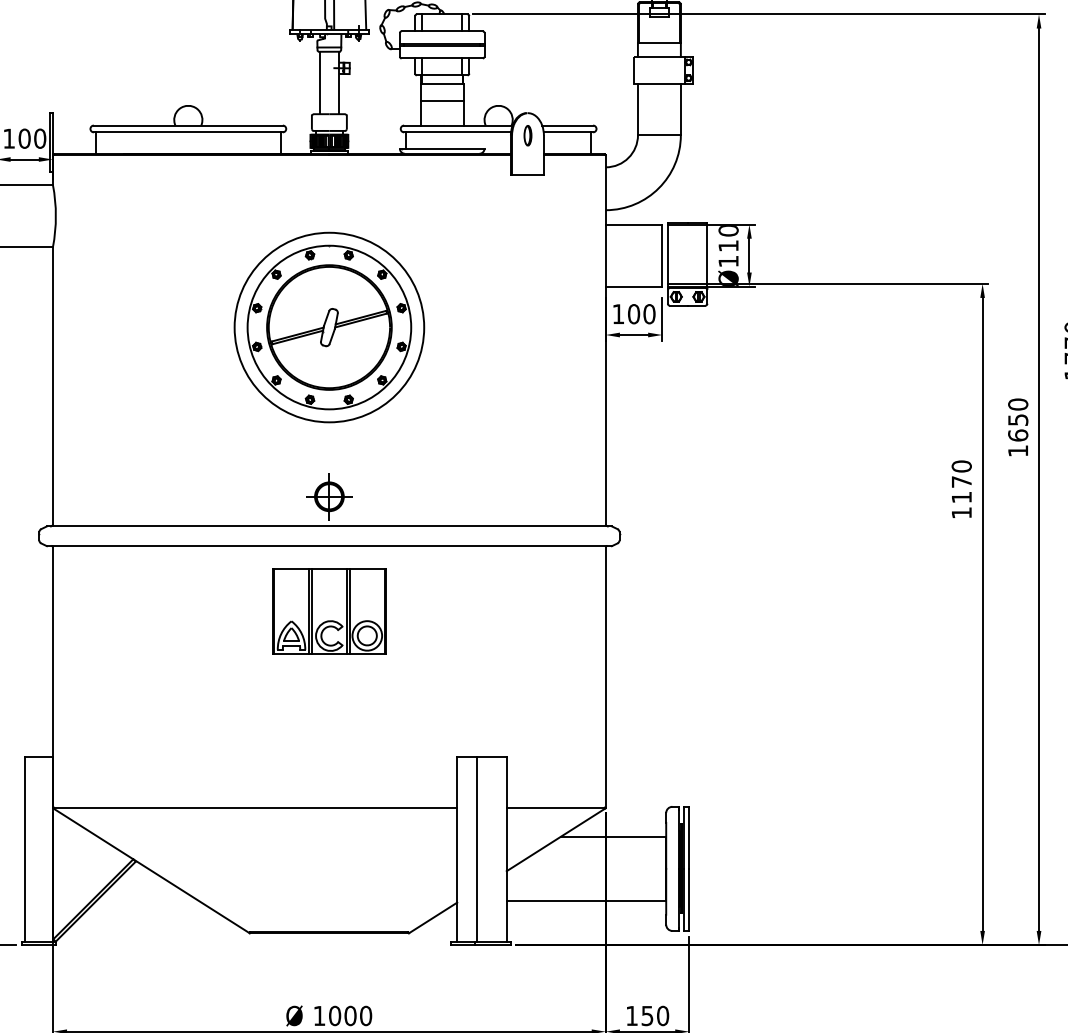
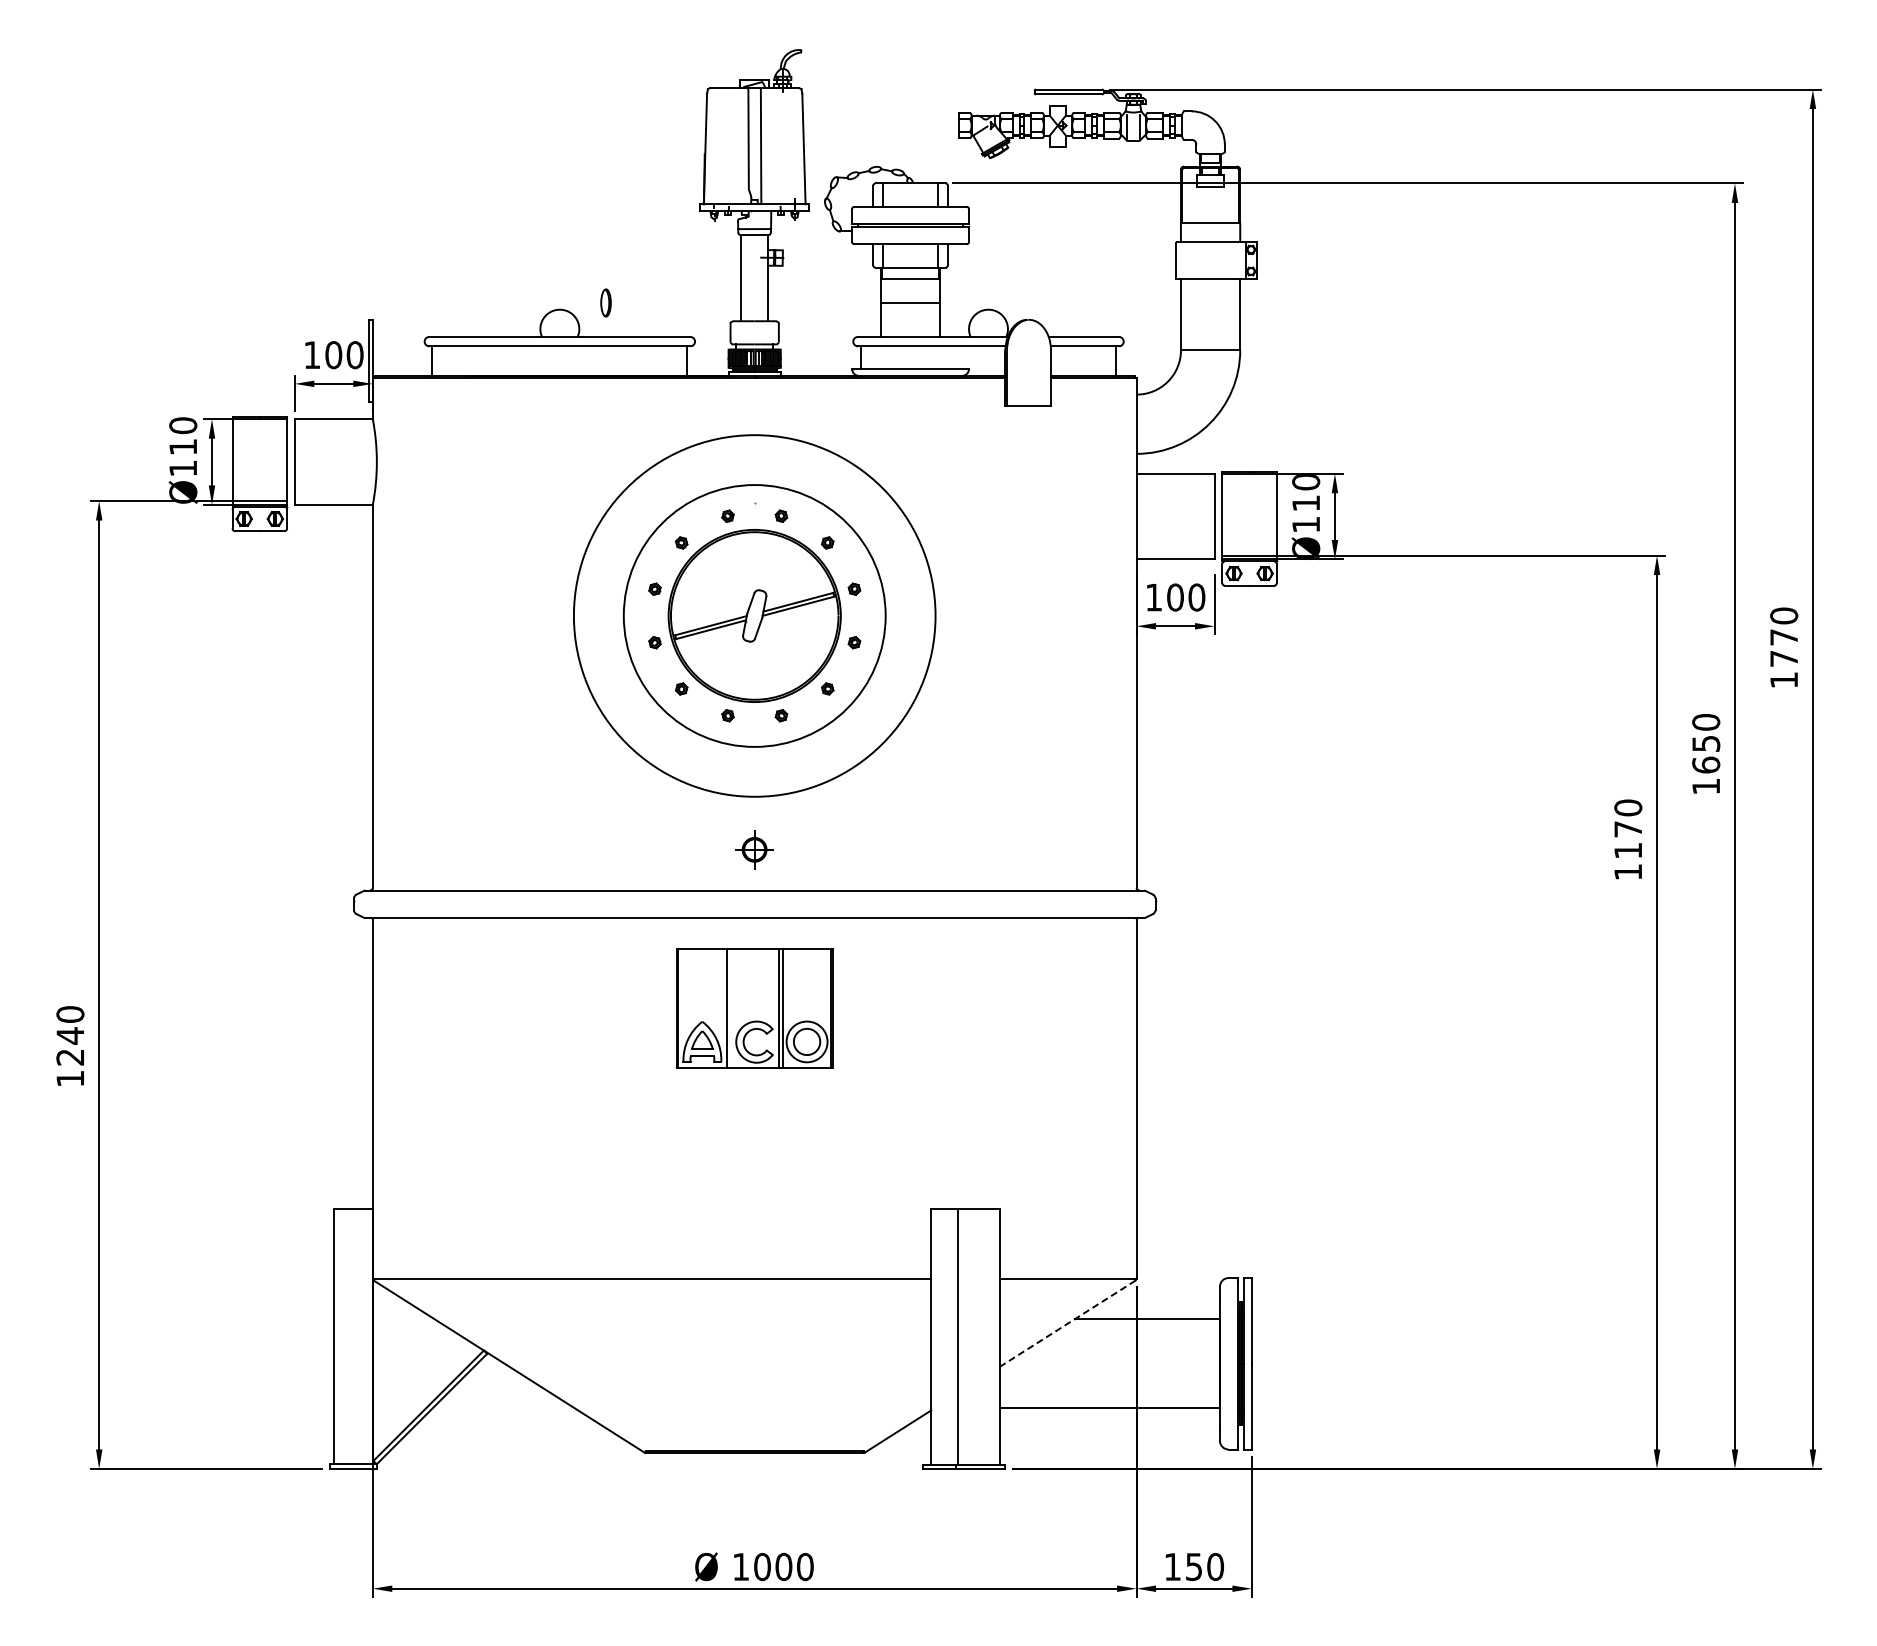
part: (527, 135) -> (605, 302), moved
circle: (329, 327) -> (754, 615), size x1.6
part: (329, 496) -> (754, 849), size x0.6
line: (311, 611) -> (730, 1008), removed
line: (555, 839) -> (1067, 1323), solid -> dashed

